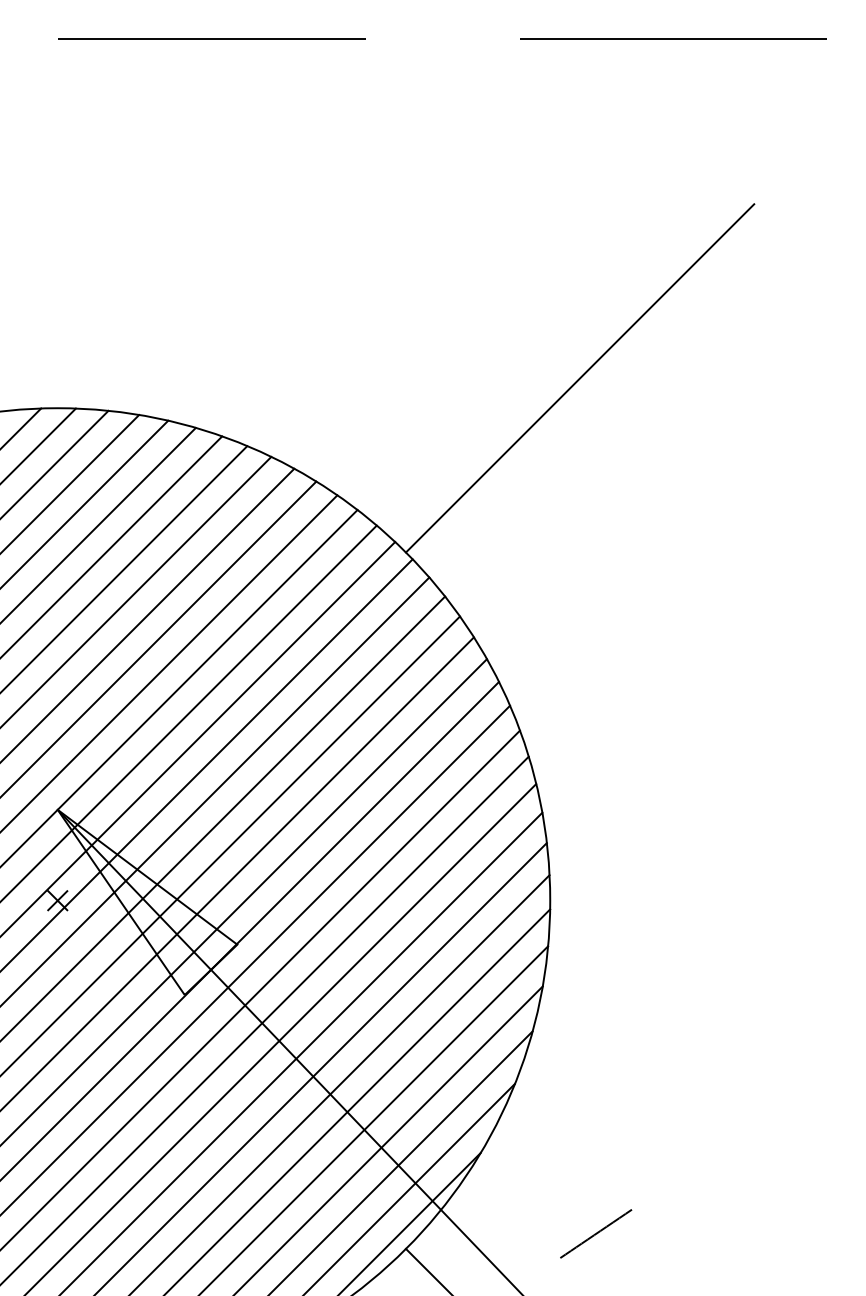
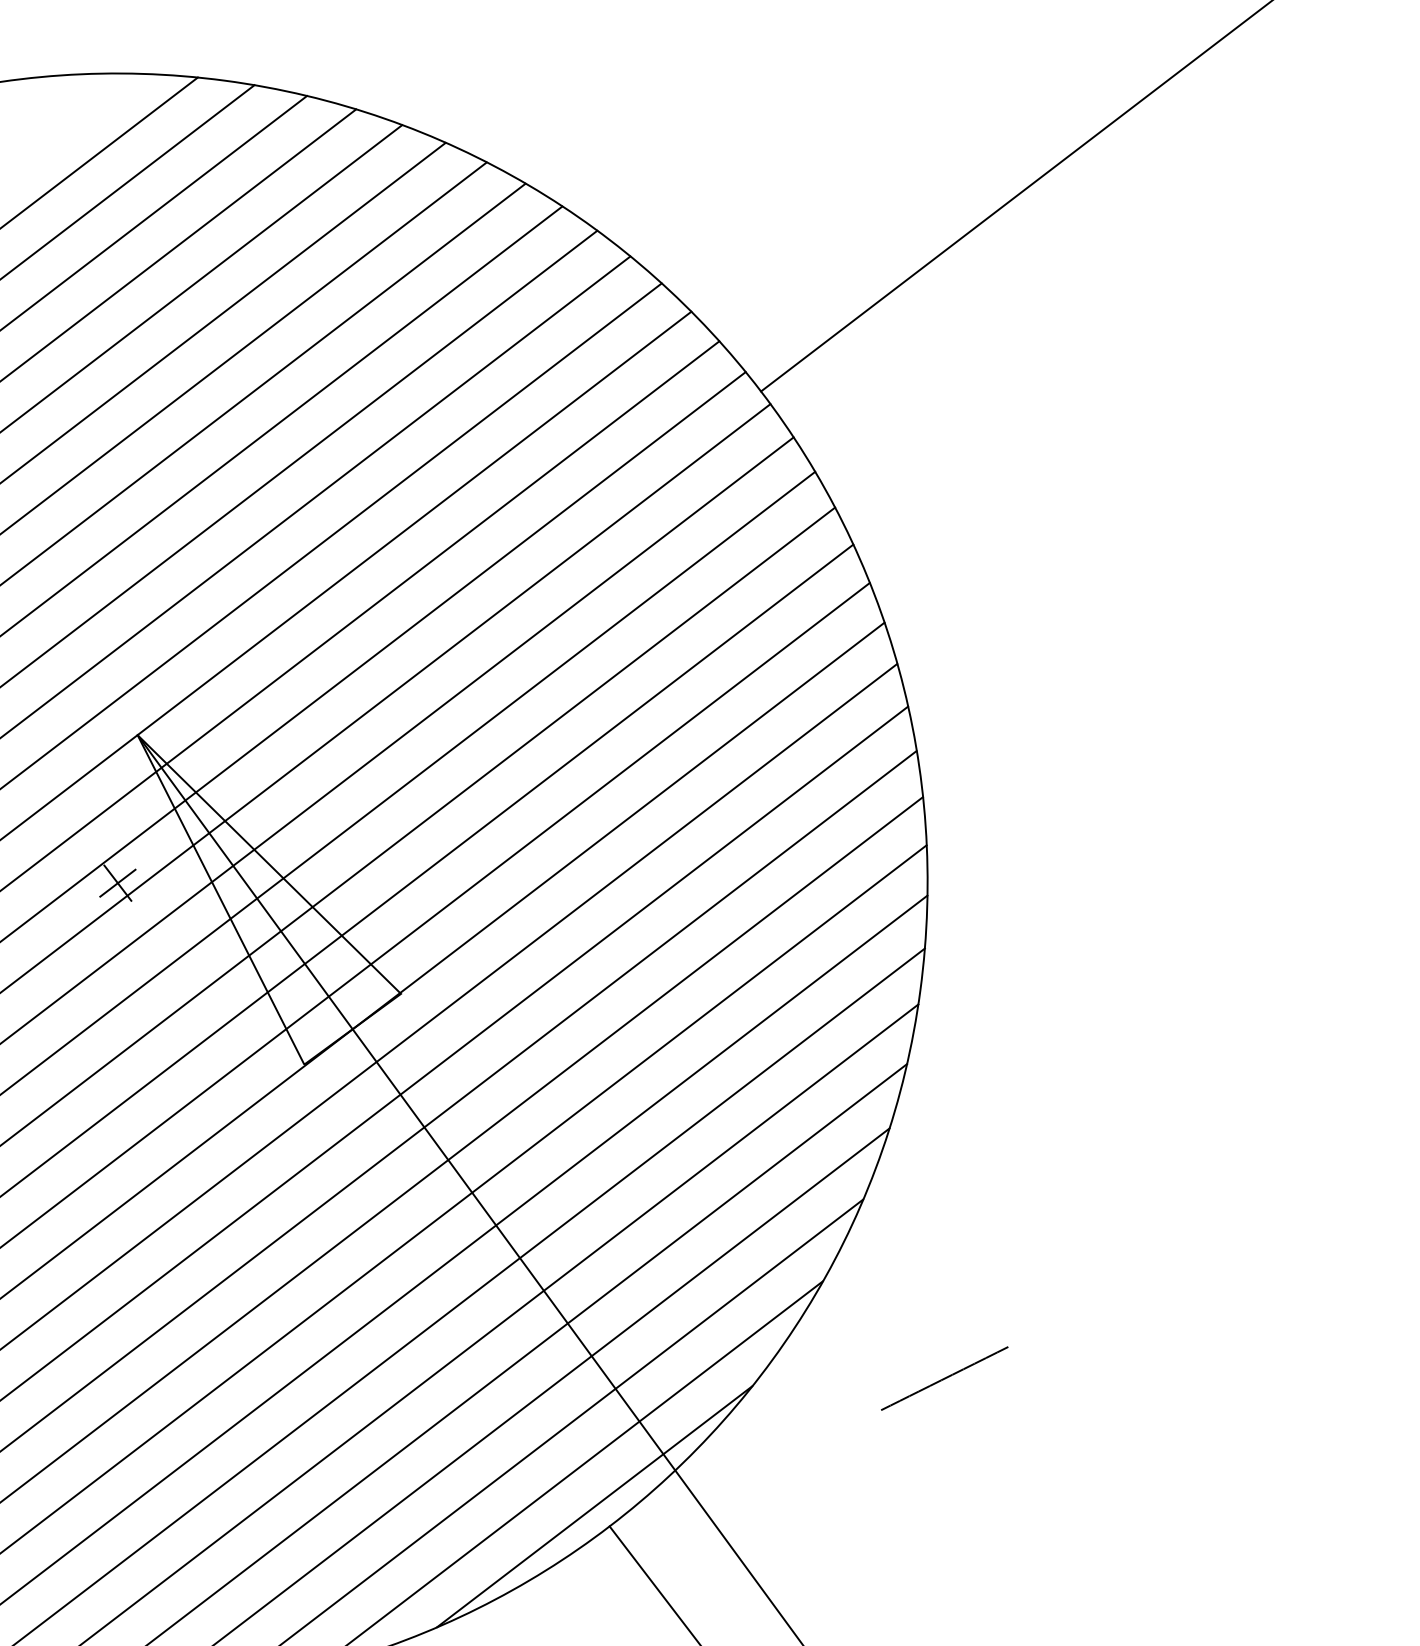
line: (596, 1233) -> (945, 1378), moved

